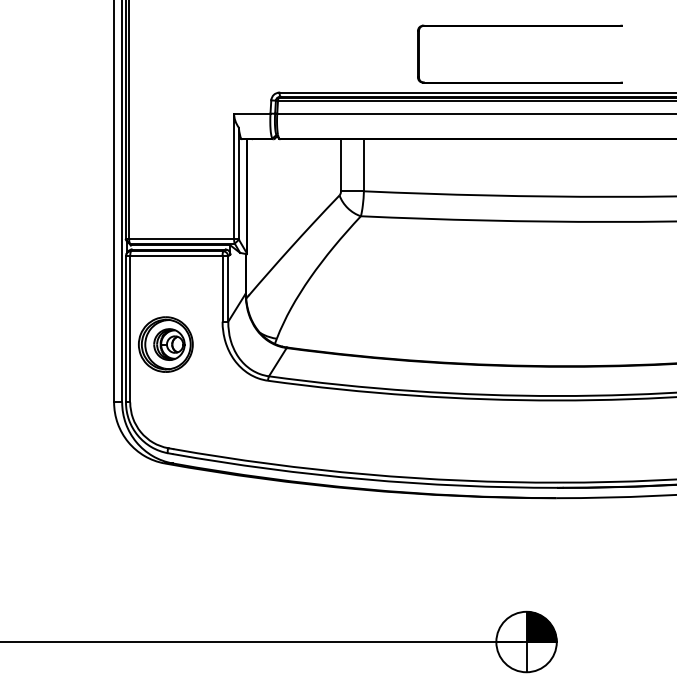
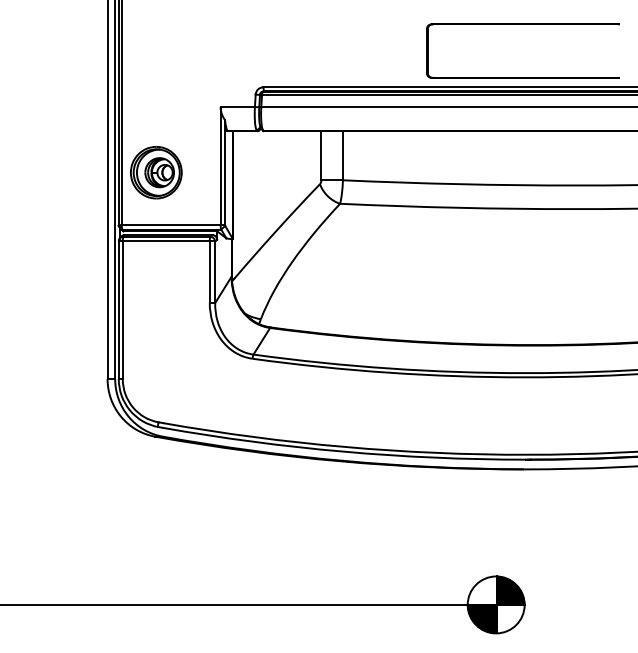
part: (519, 25) -> (522, 24), moved
part: (166, 344) -> (156, 172), moved
hatch: (510, 656) -> (481, 618), added

